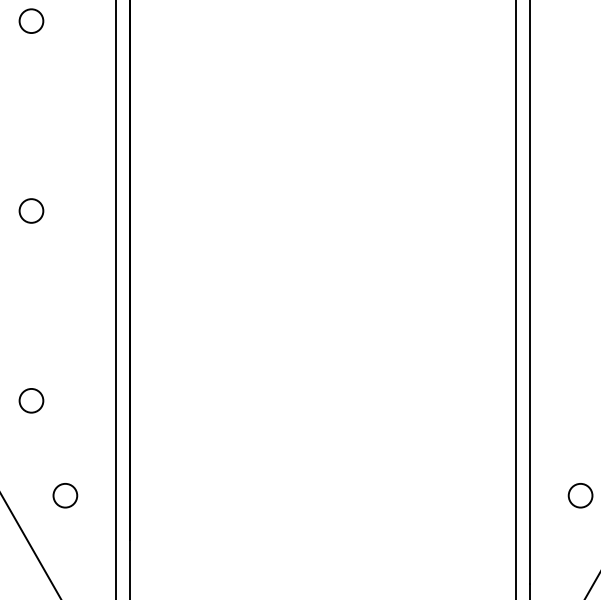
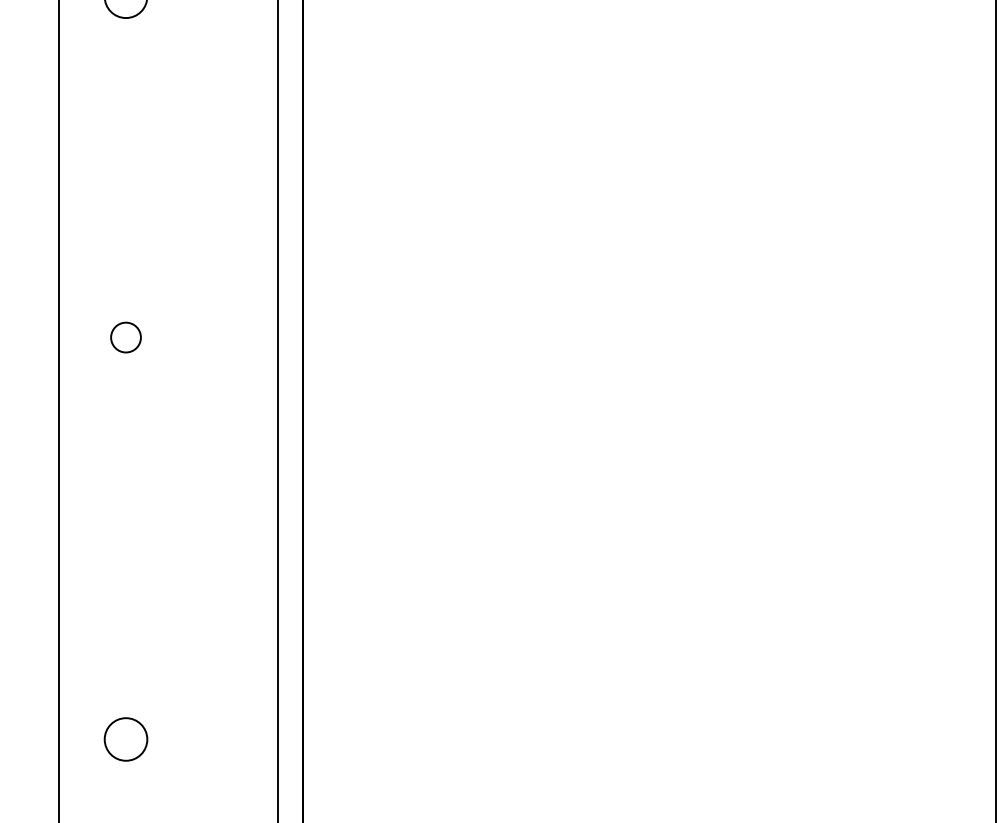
circle: (31, 210) -> (126, 336), size x0.7
circle: (31, 400) -> (126, 738), moved

